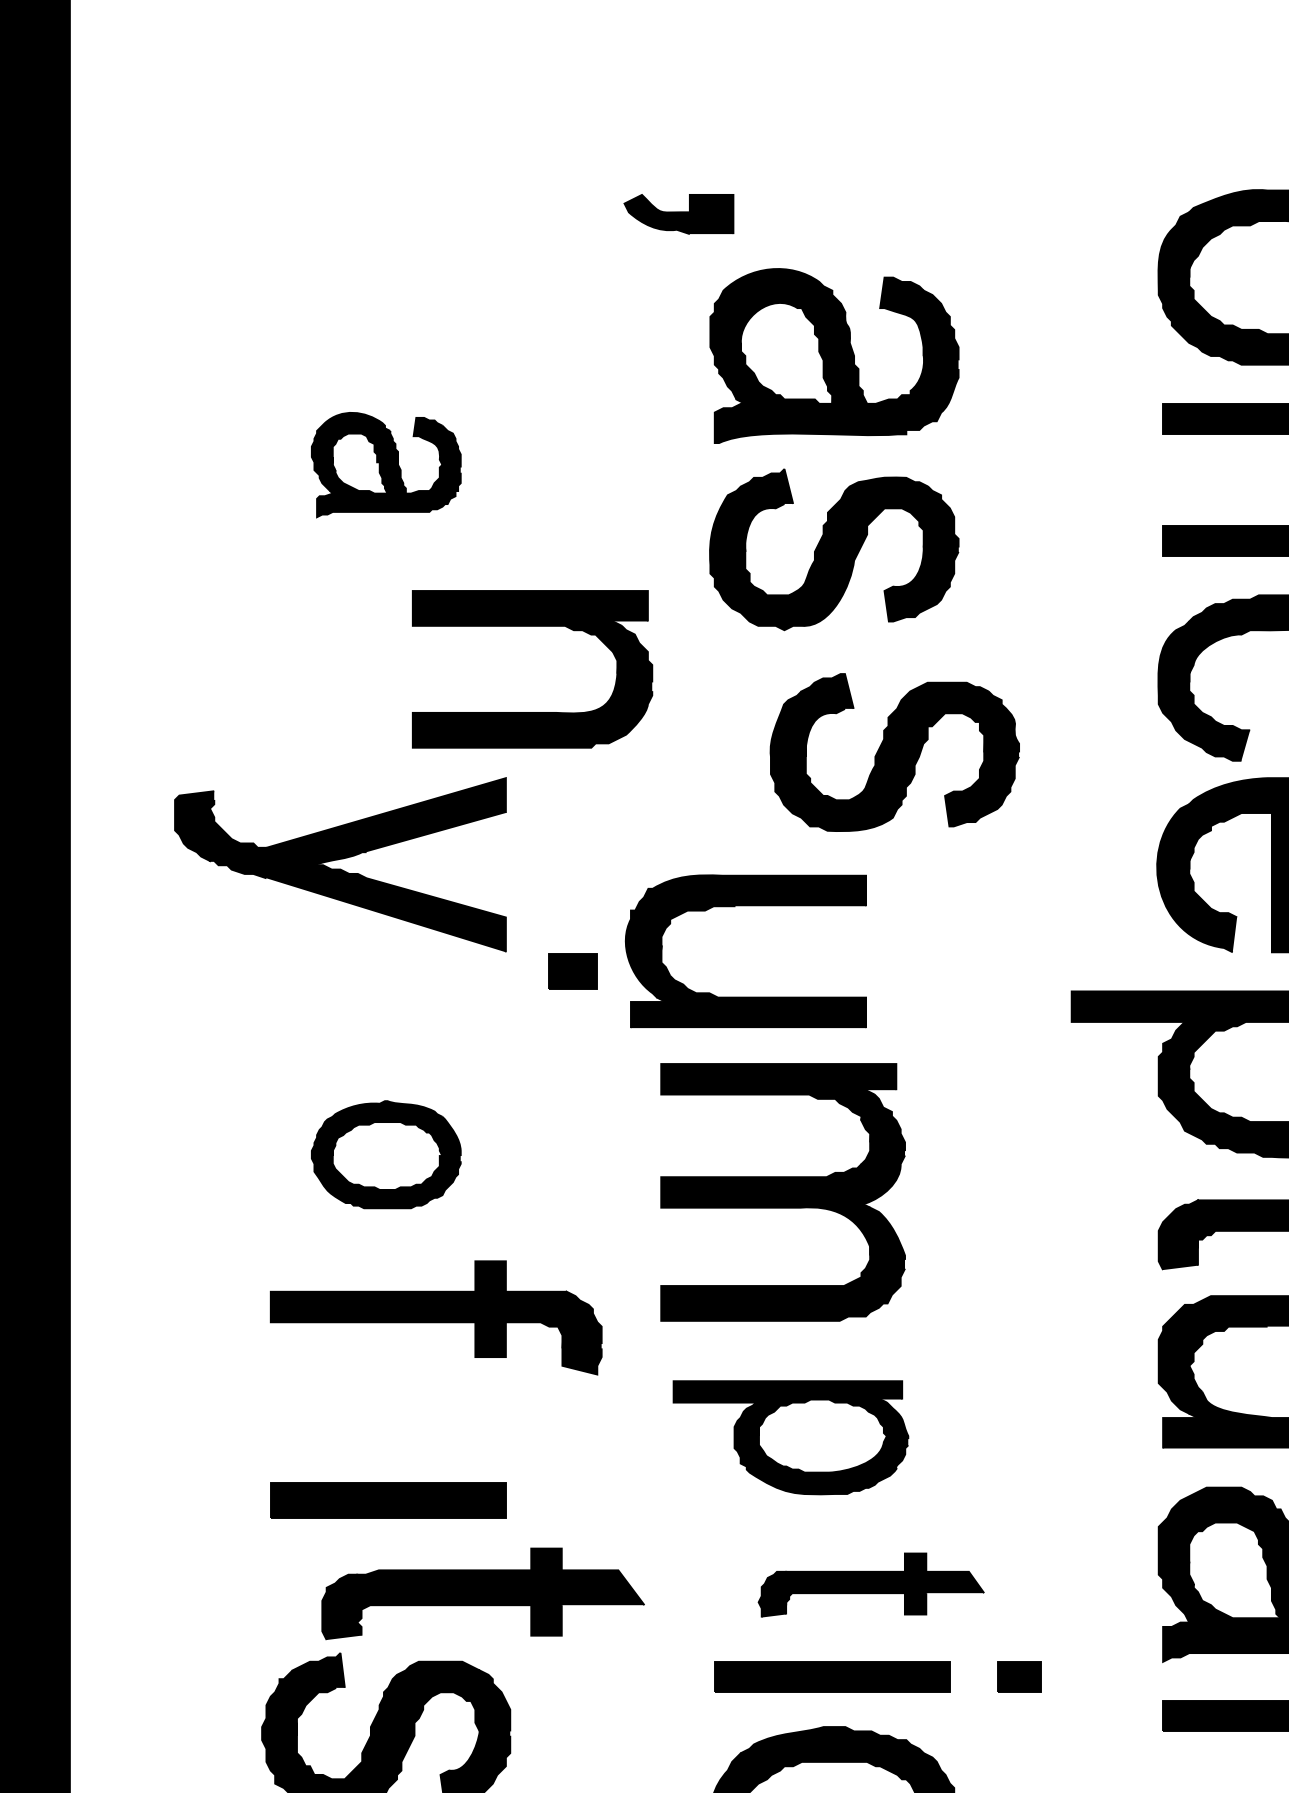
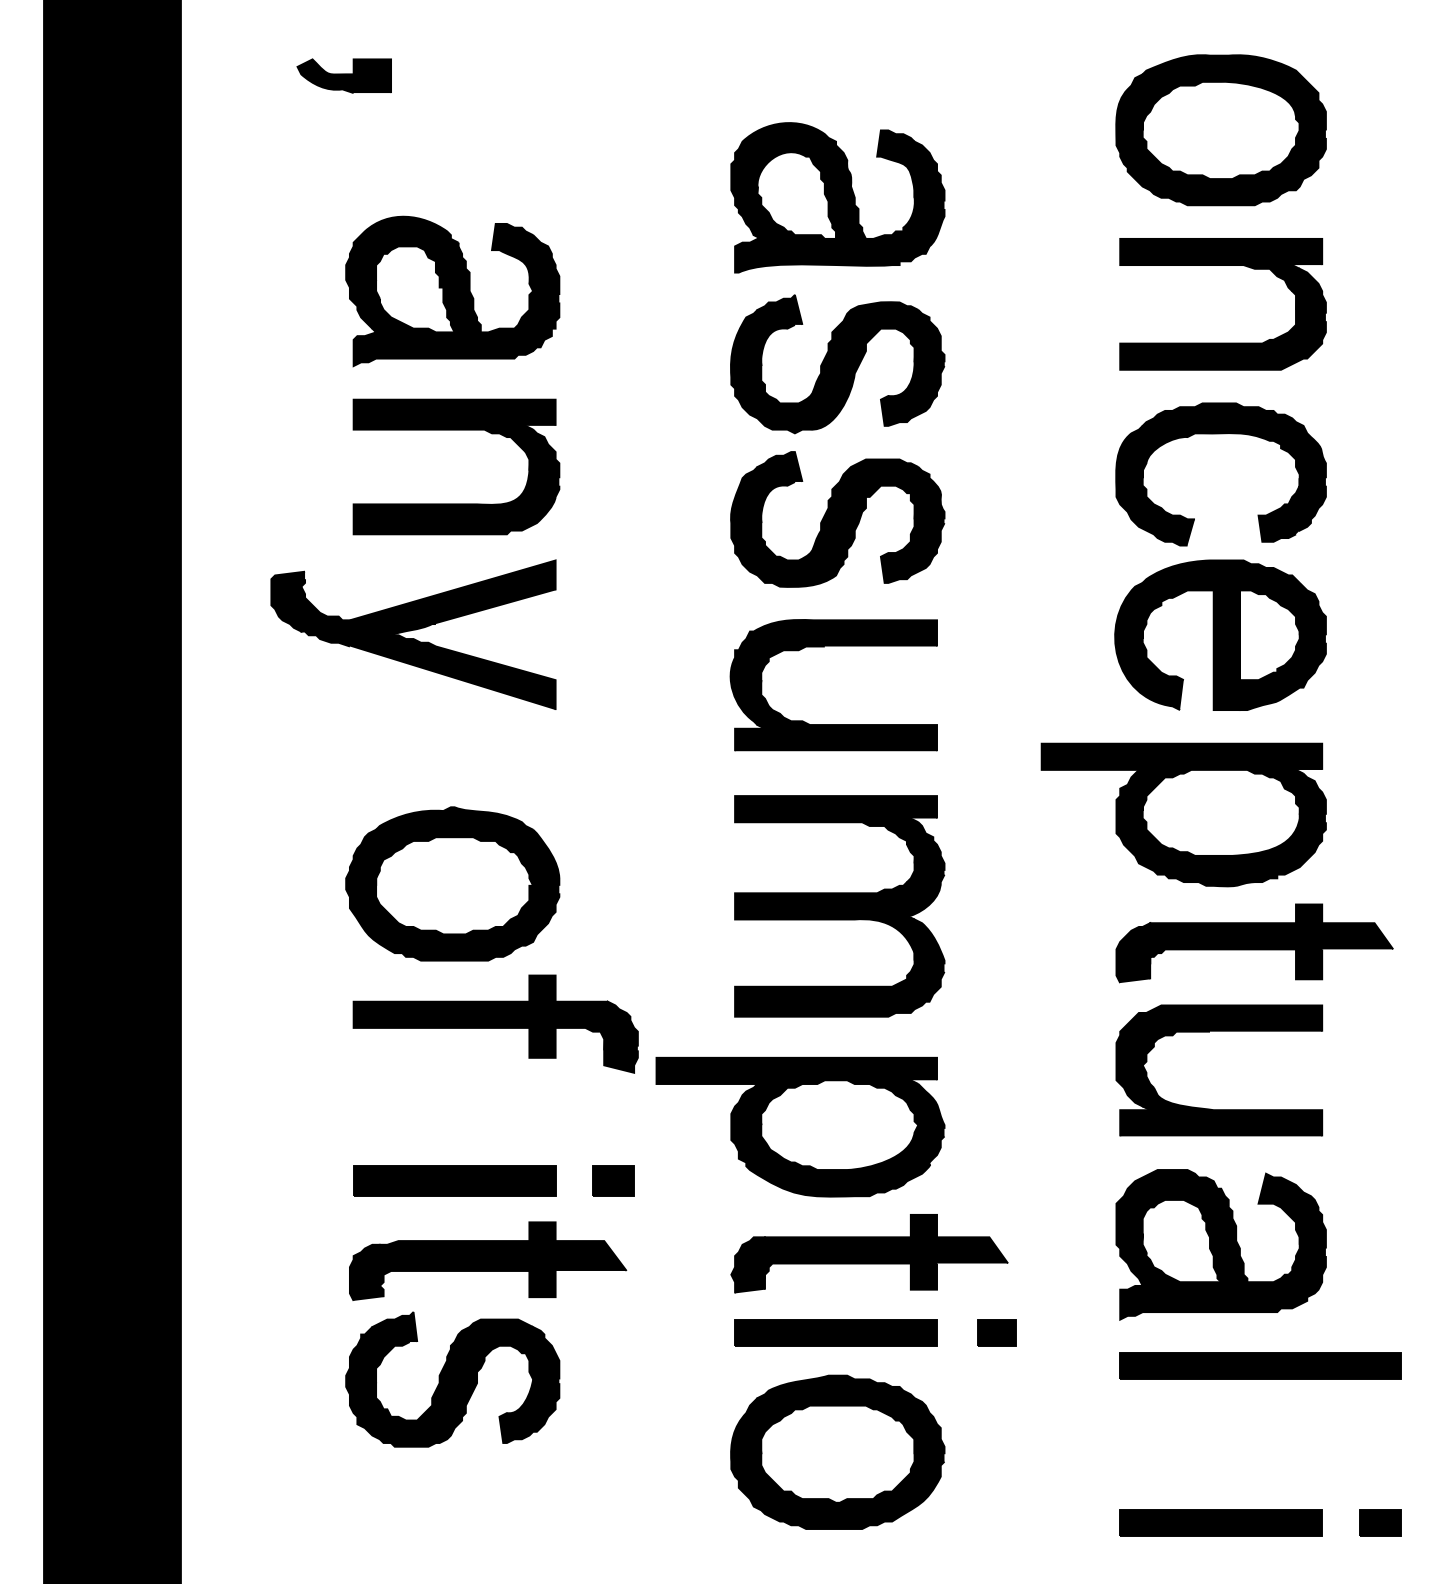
part: (678, 213) -> (343, 75), moved
part: (385, 465) -> (452, 291), size x1.67
part: (532, 626) -> (456, 430), moved
part: (894, 752) -> (837, 519), moved
part: (745, 906) -> (833, 646), moved
part: (573, 970) -> (613, 1180), moved
part: (385, 1154) -> (452, 883), size x1.67
part: (782, 1192) -> (839, 906), moved
part: (790, 1437) -> (800, 1126), size x1.43
part: (871, 1584) -> (869, 1253), size x1.43
part: (483, 1592) -> (488, 1260), moved

